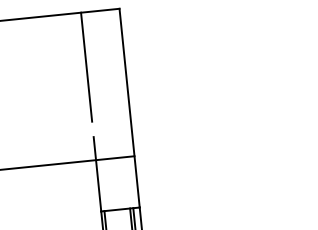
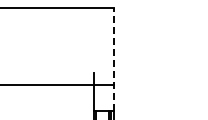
line: (87, 67) -> (94, 36), removed
line: (130, 107) -> (114, 59), solid -> dashed

